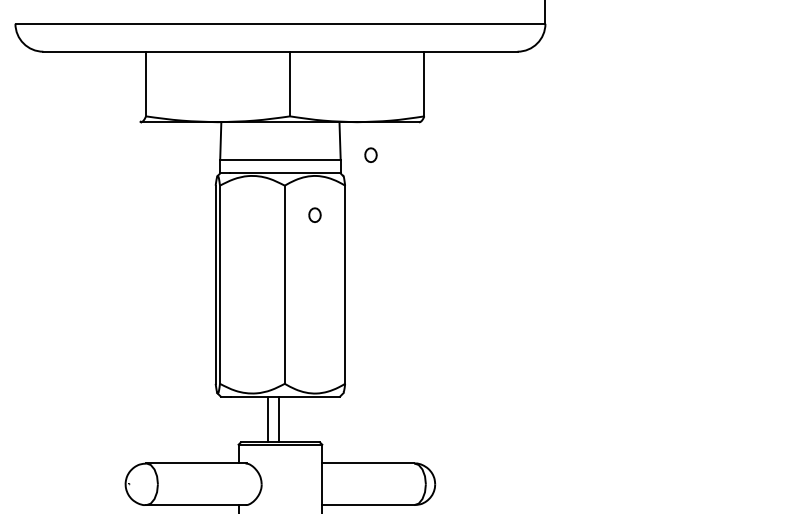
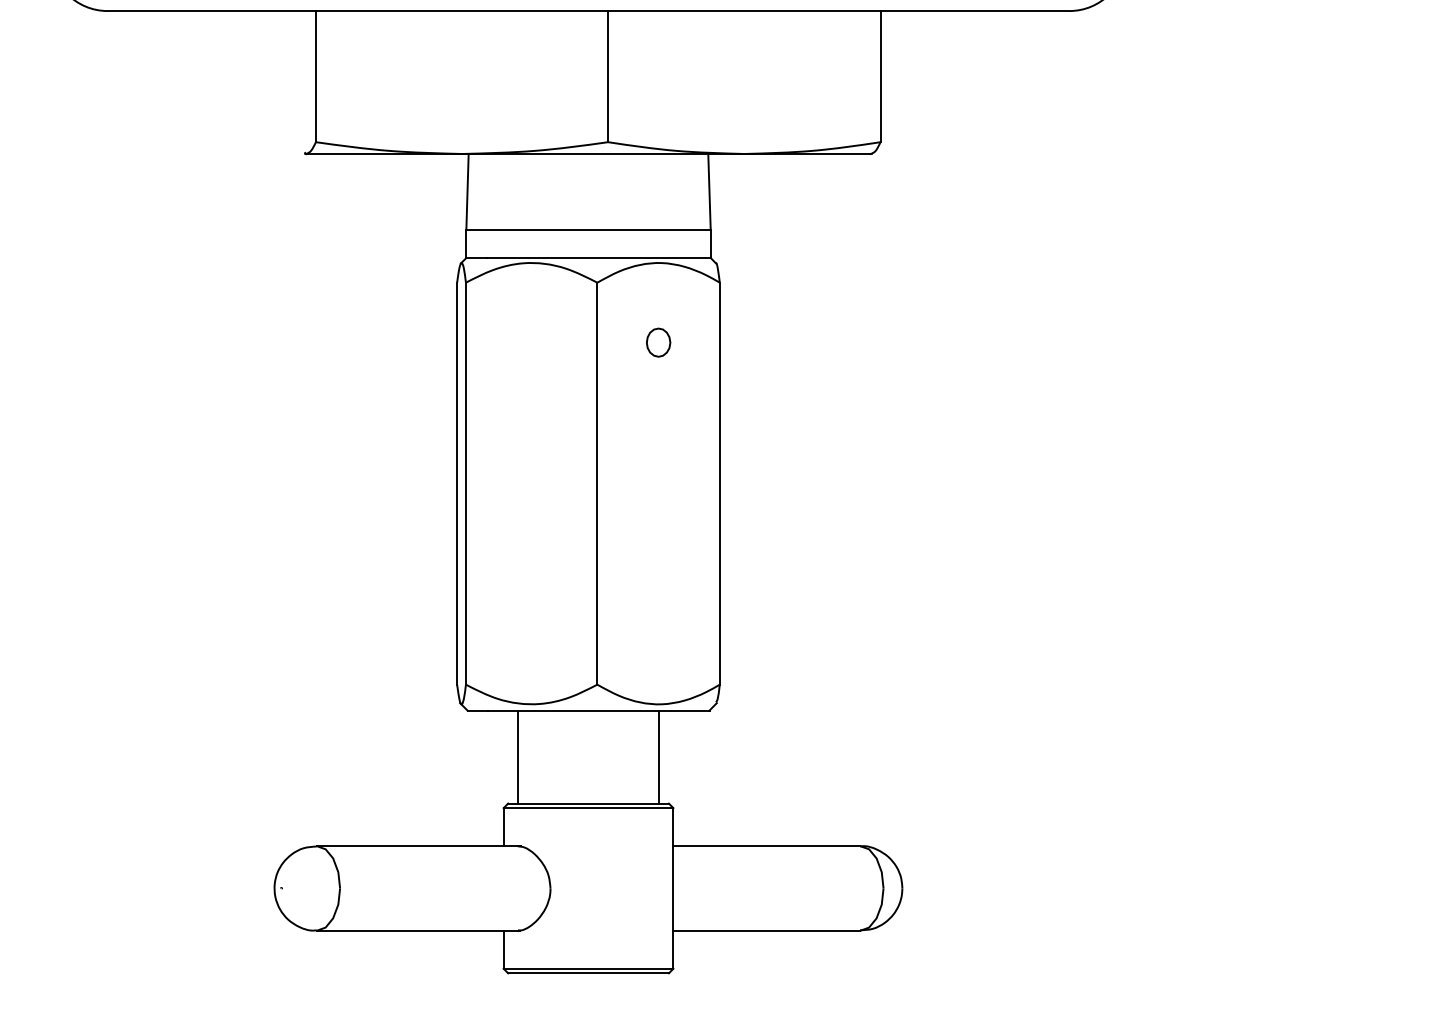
part: (370, 154) -> (771, 219), removed
line: (267, 419) -> (517, 756), moved
line: (279, 419) -> (659, 756), moved

